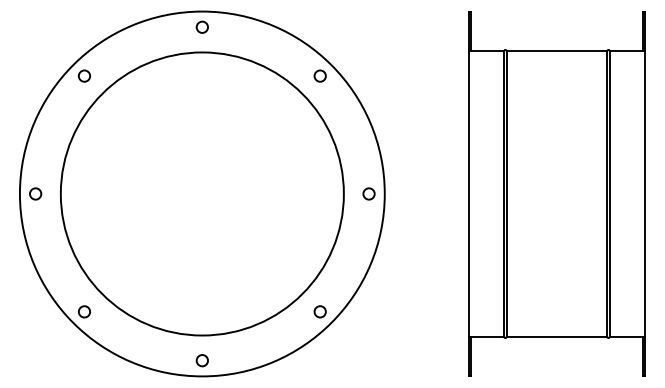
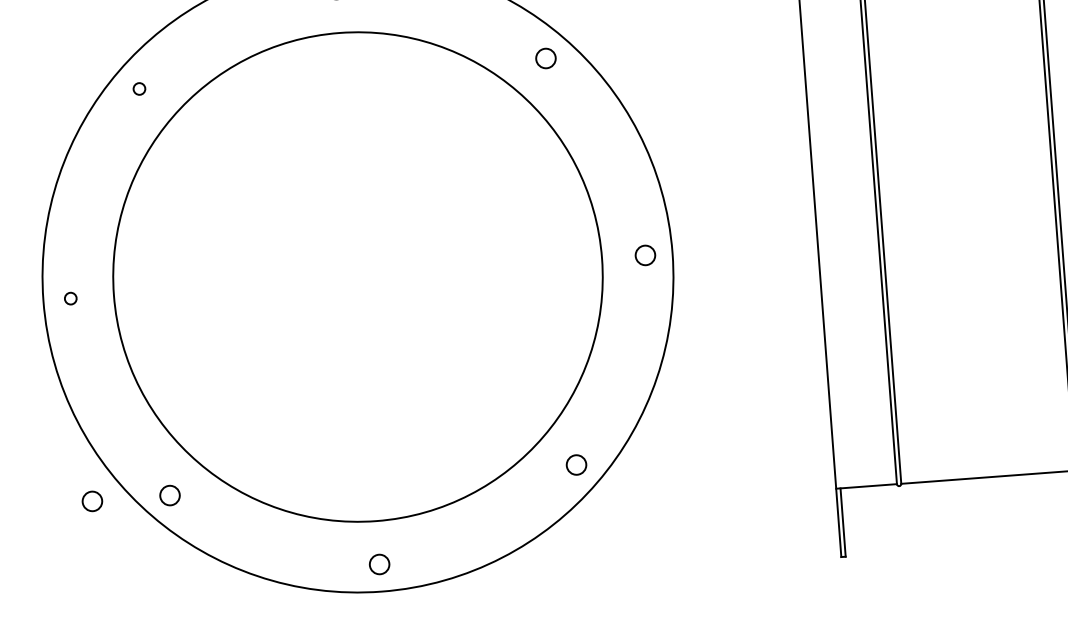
circle: (84, 75) -> (139, 87), size x0.6
circle: (35, 193) -> (70, 297), size x0.6
circle: (39, 311) -> (92, 500), added

